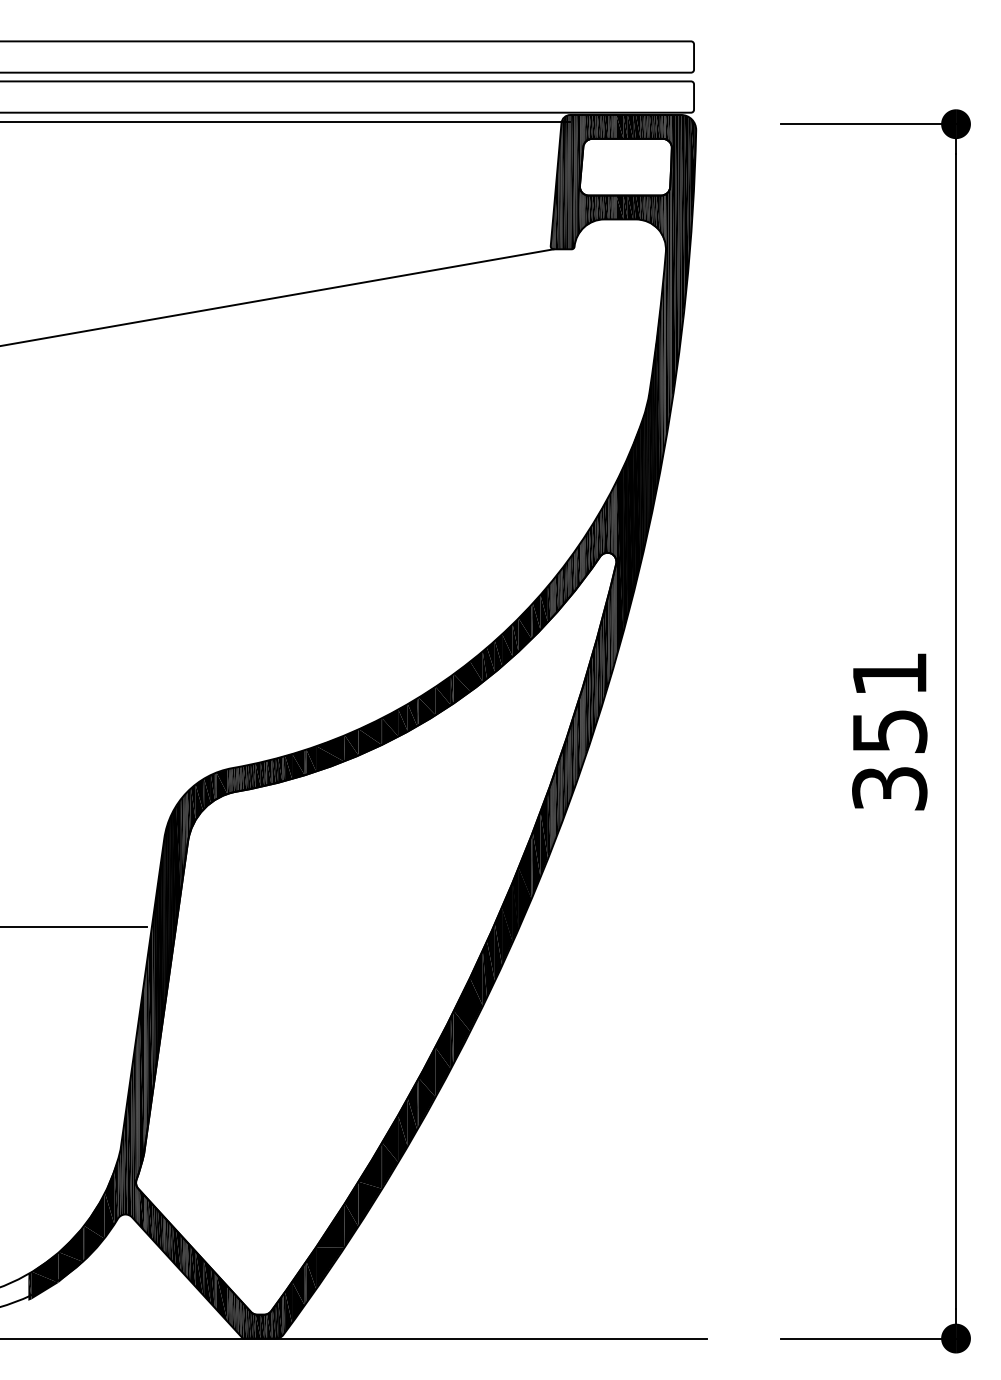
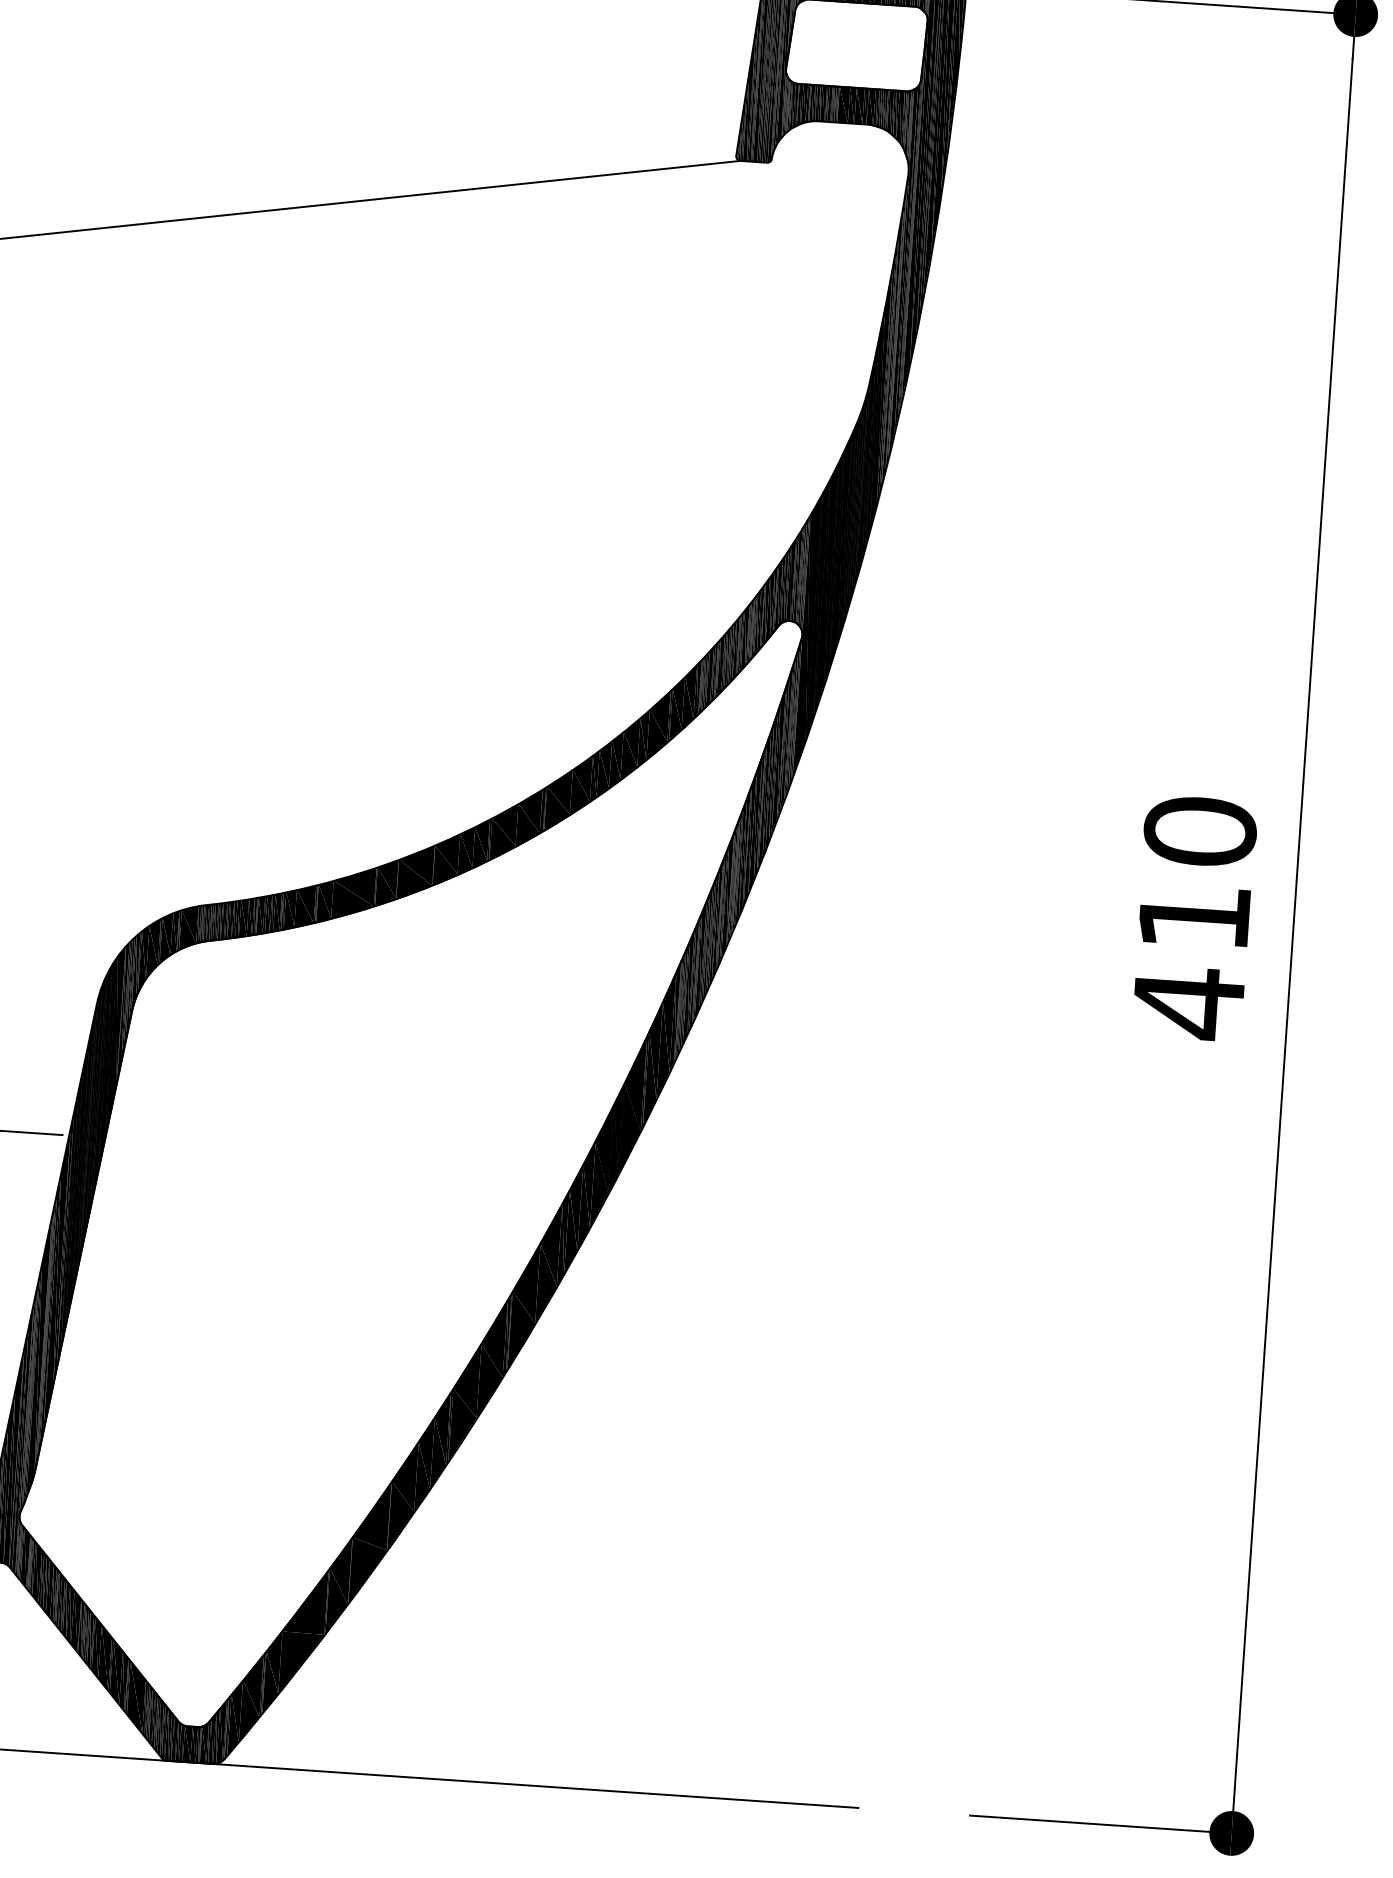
text: (889, 731) -> (1194, 917), 351 -> 410

